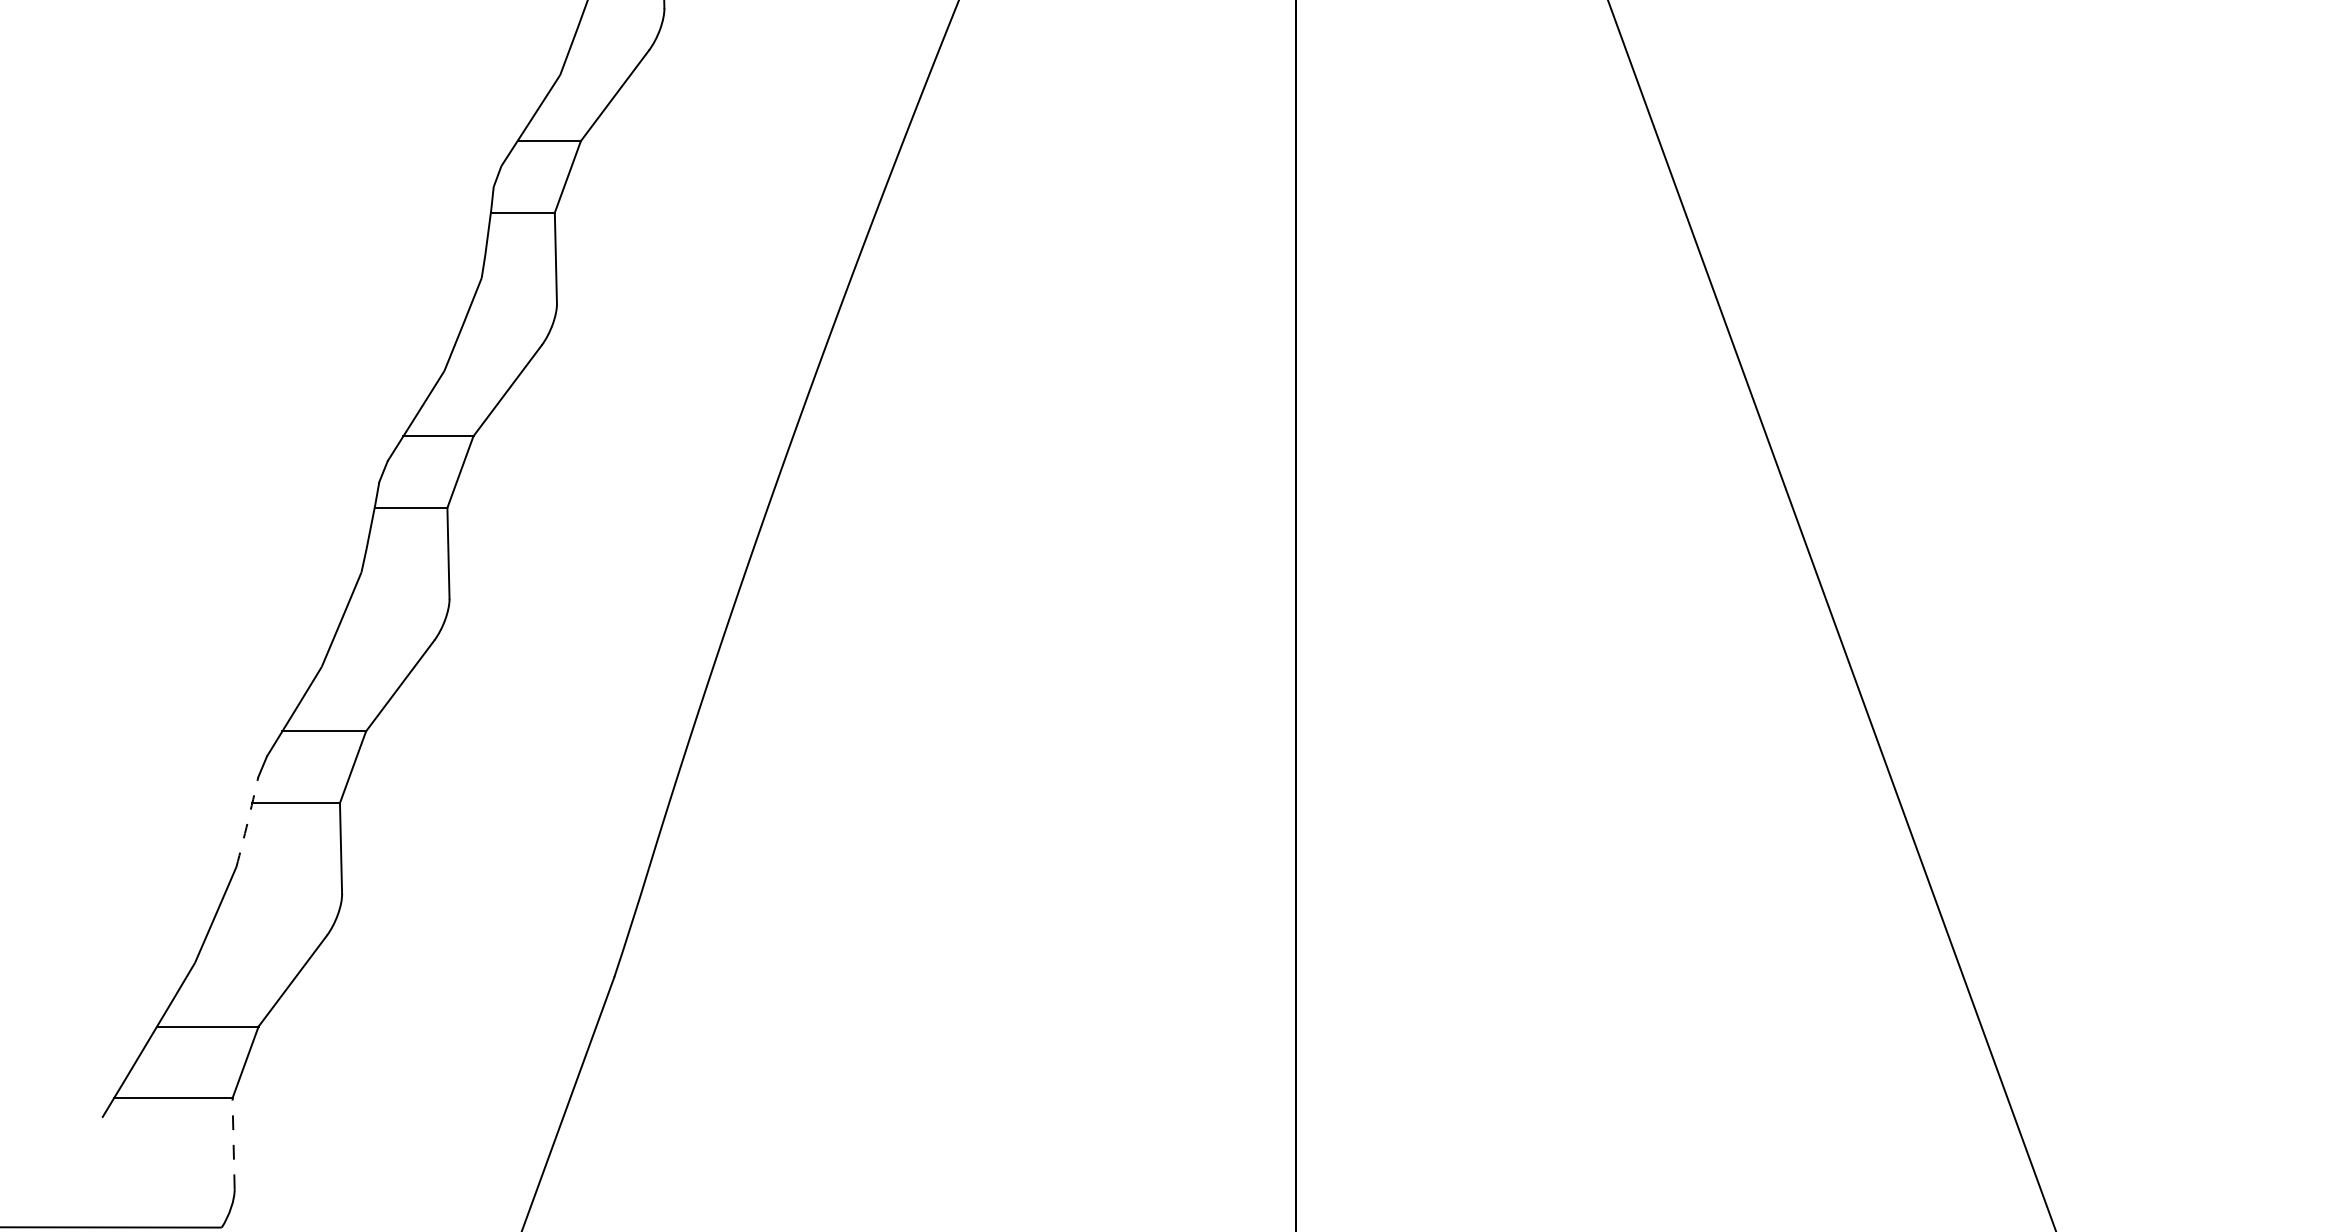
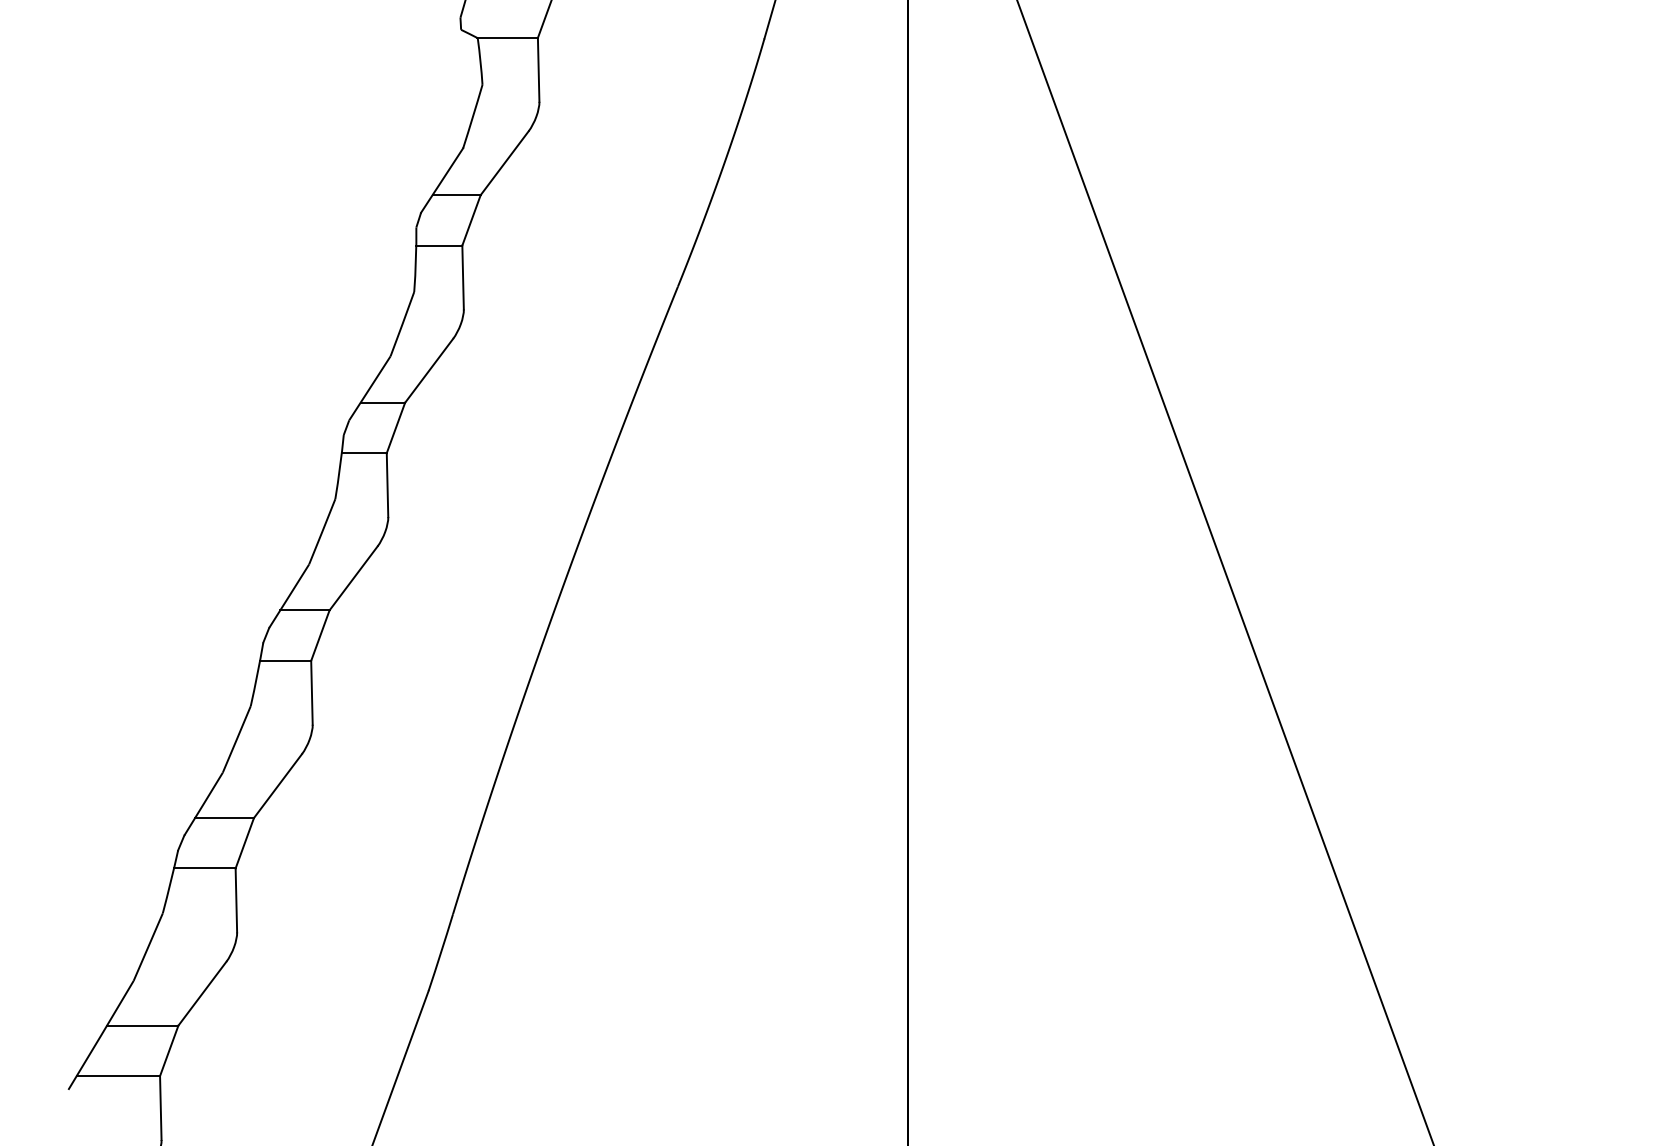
arc: (247, 821) -> (170, 881), dashed -> solid
line: (233, 1144) -> (160, 1108), dashed -> solid

